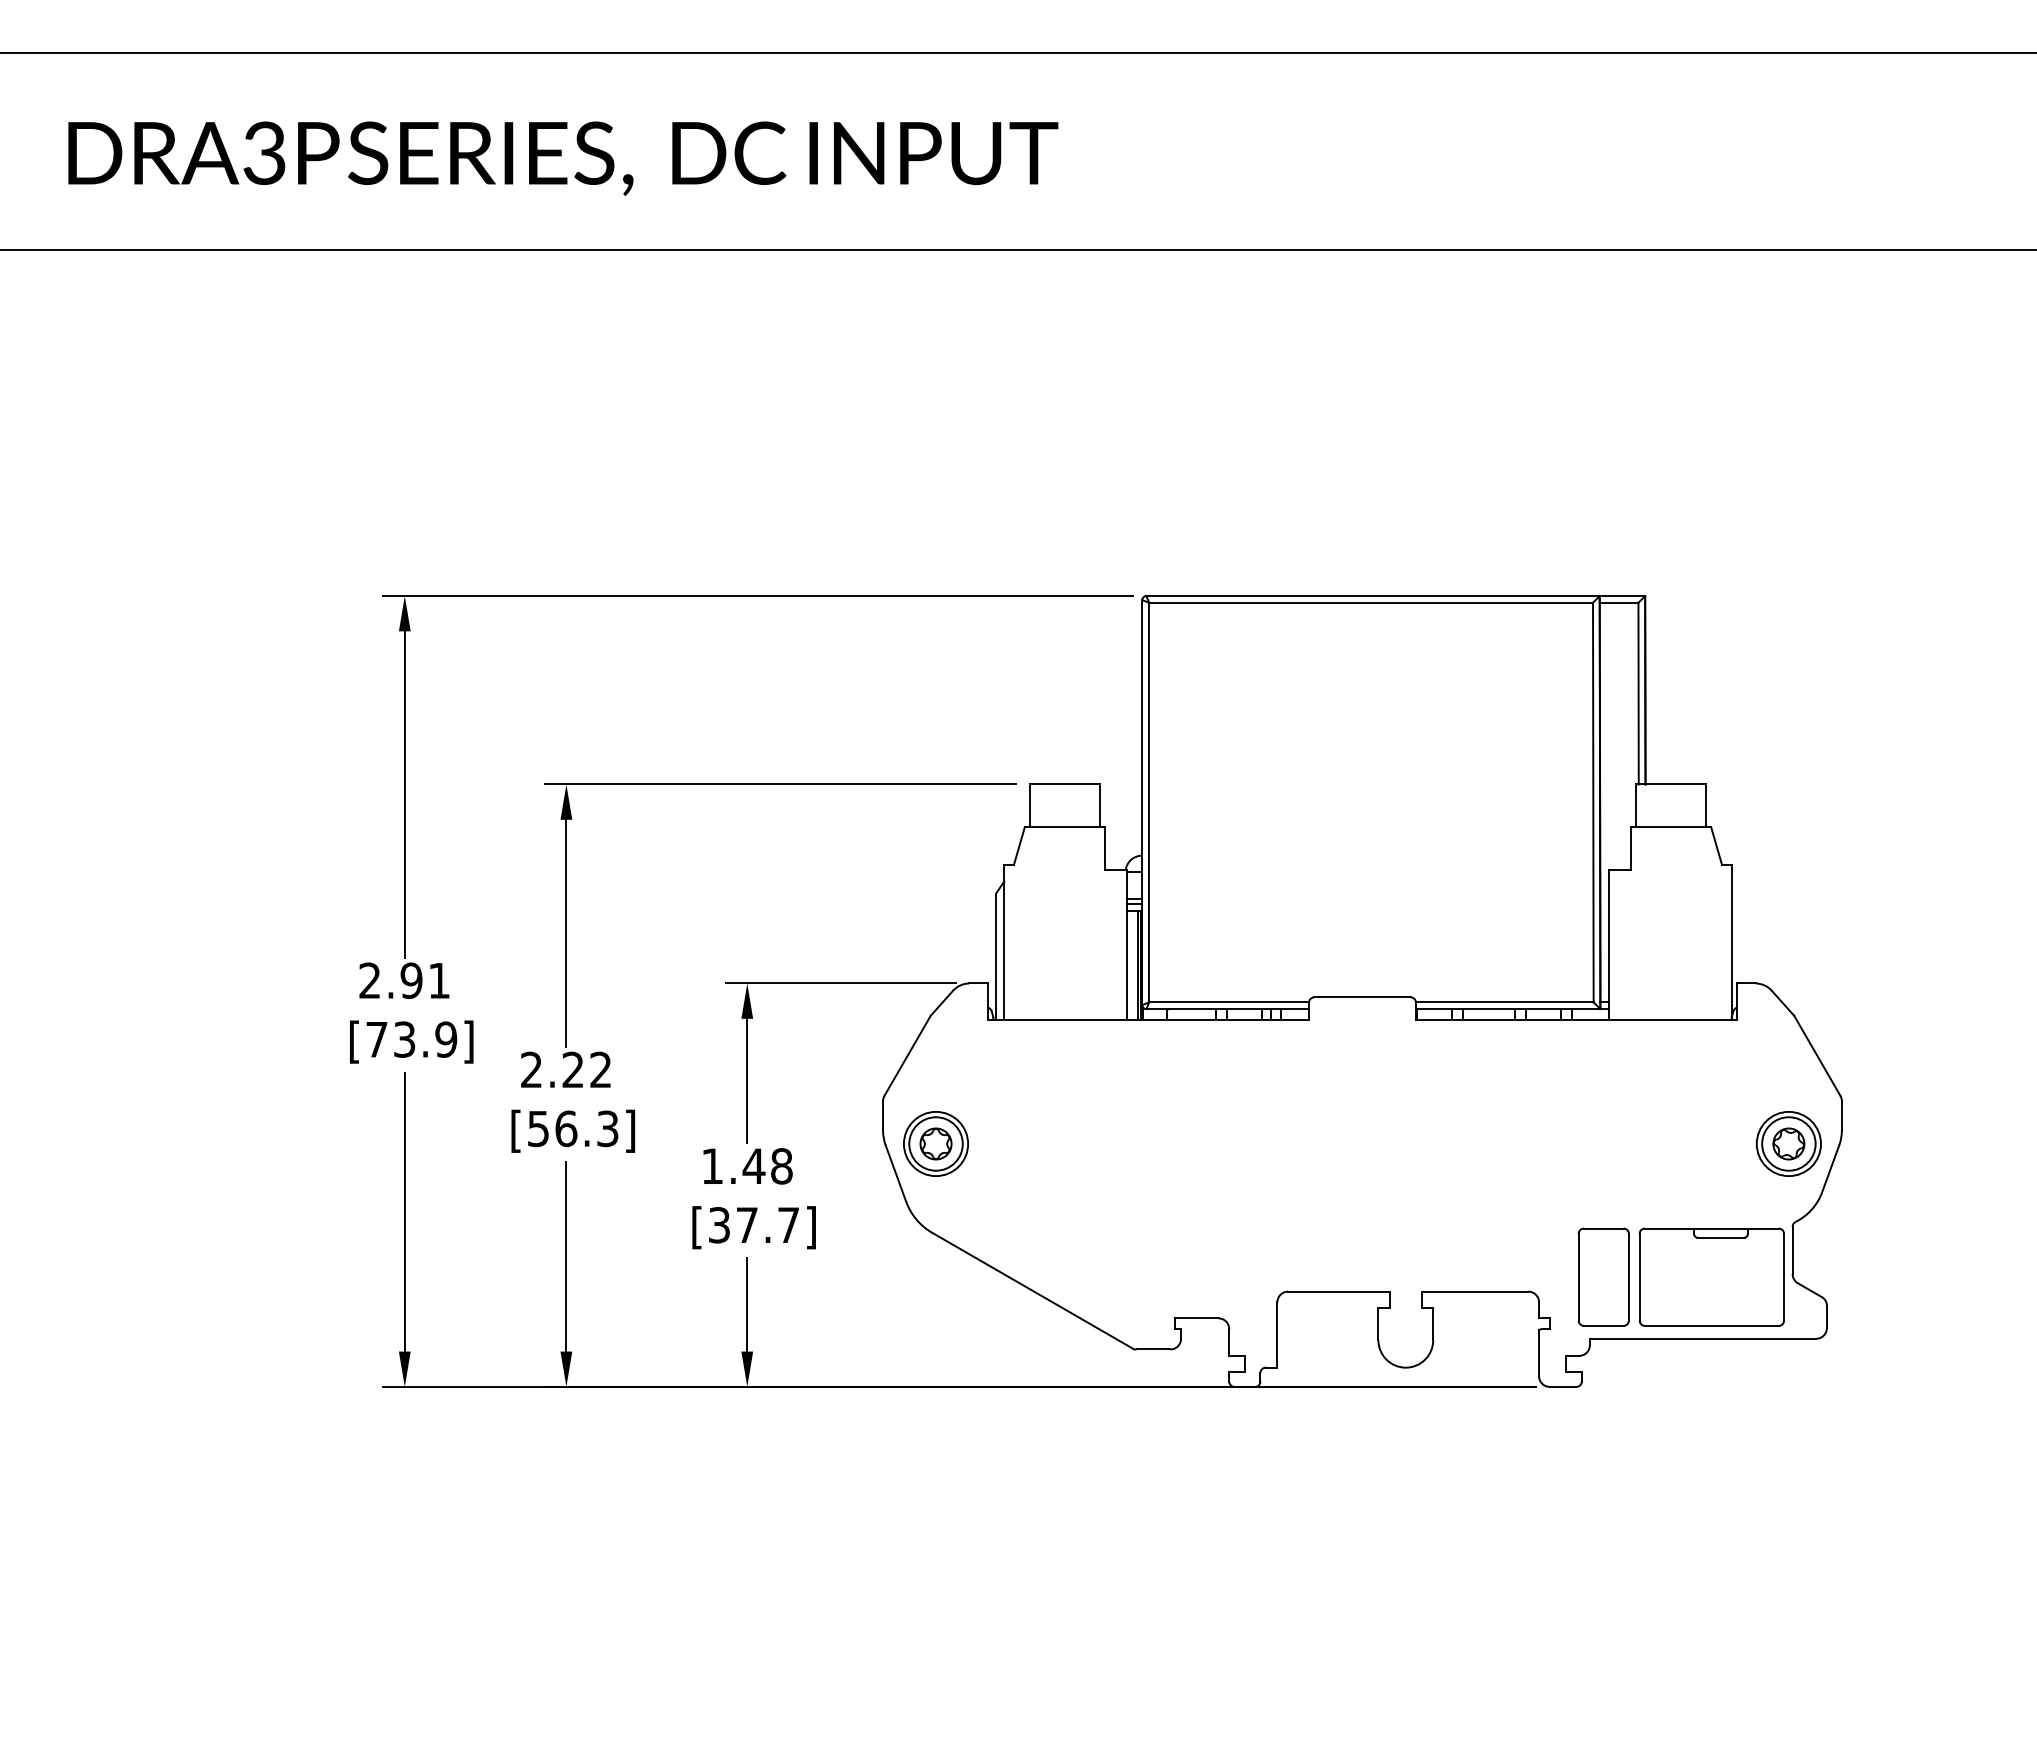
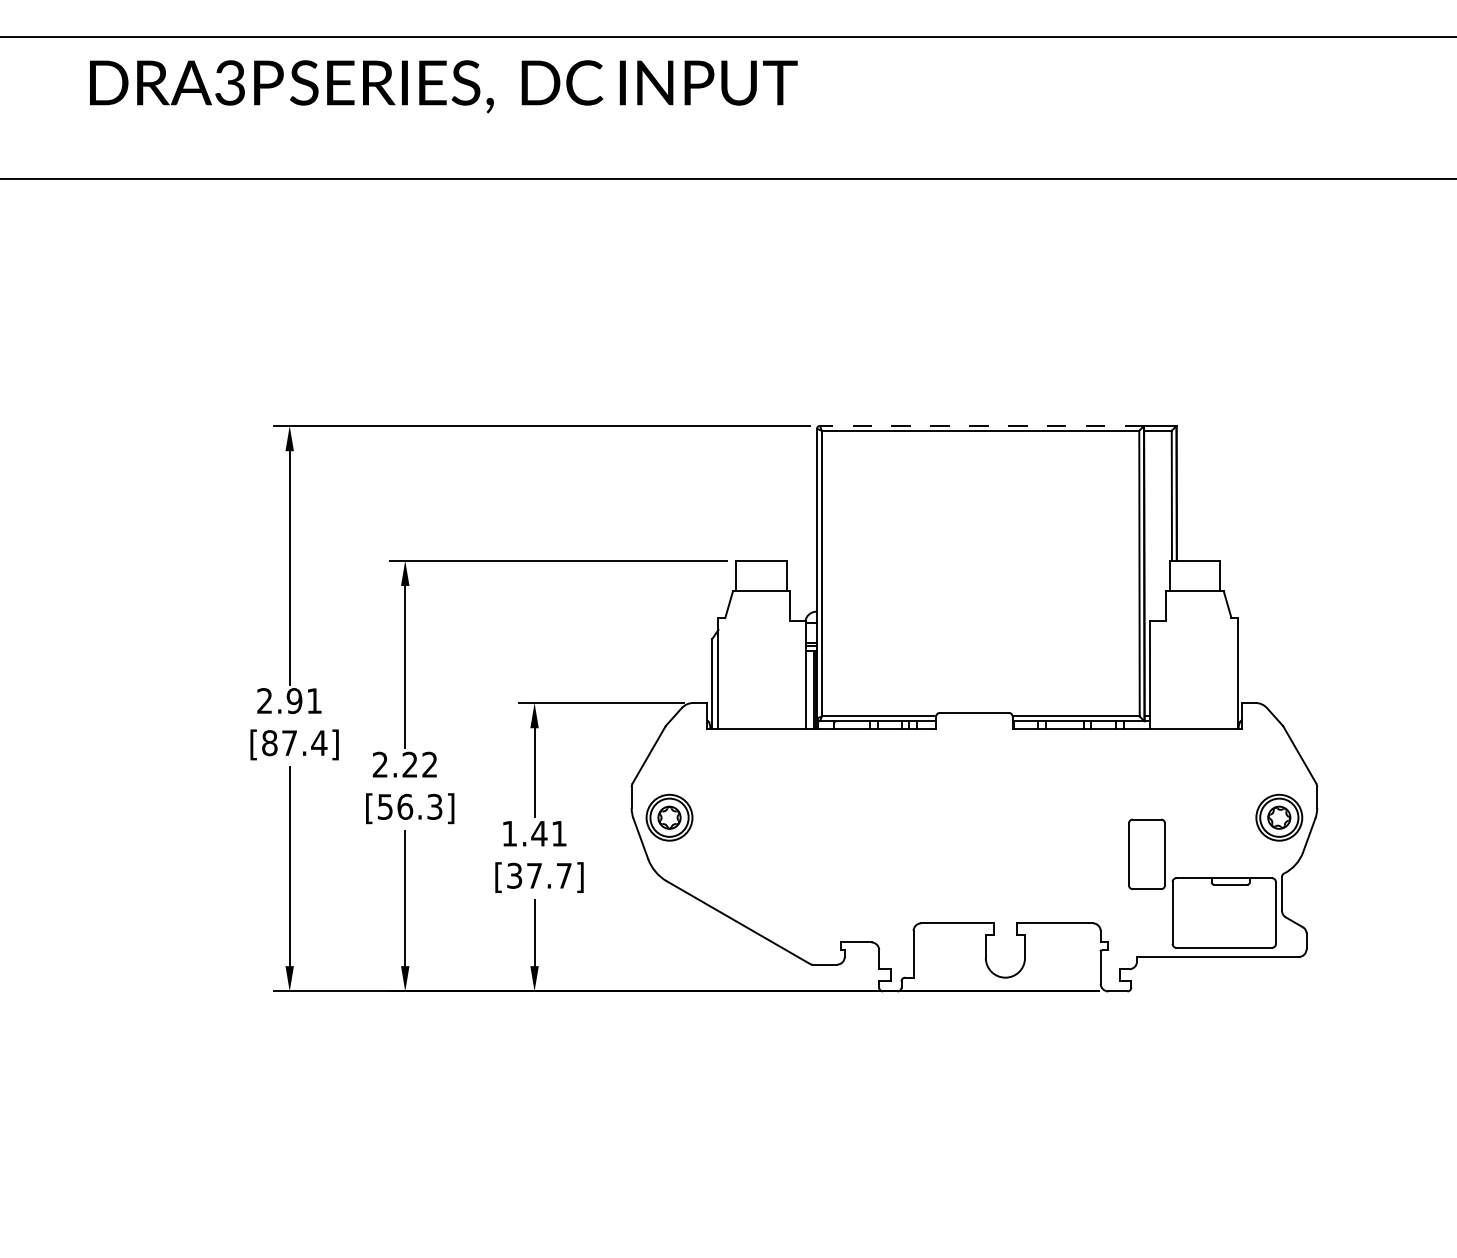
text: (563, 158) -> (443, 86), moved
line: (1373, 596) -> (982, 426), solid -> dashed
text: (411, 1039) -> (294, 743), [73.9] -> [87.4]
text: (781, 1166) -> (559, 833), 1.48 -> 1.41
part: (1603, 1276) -> (1146, 853), moved

